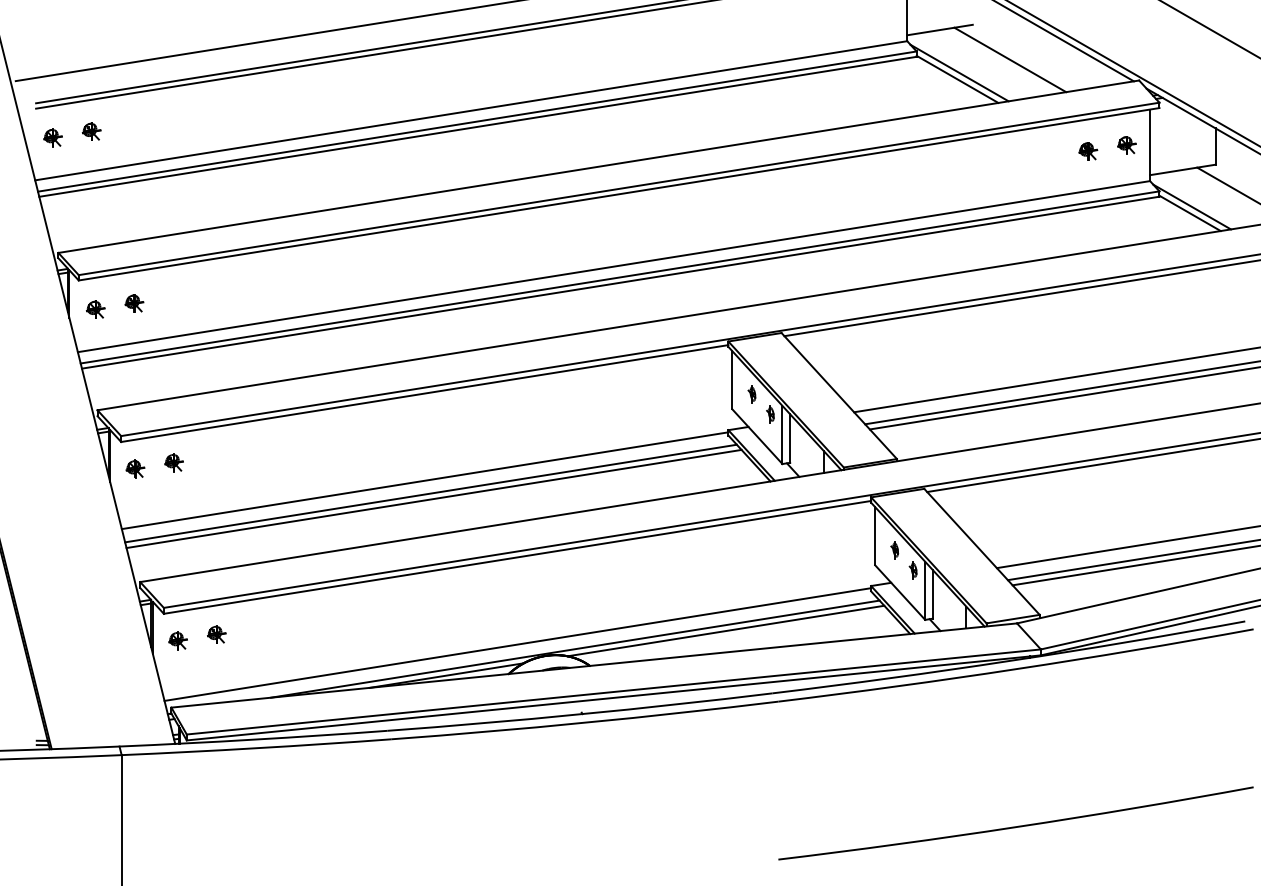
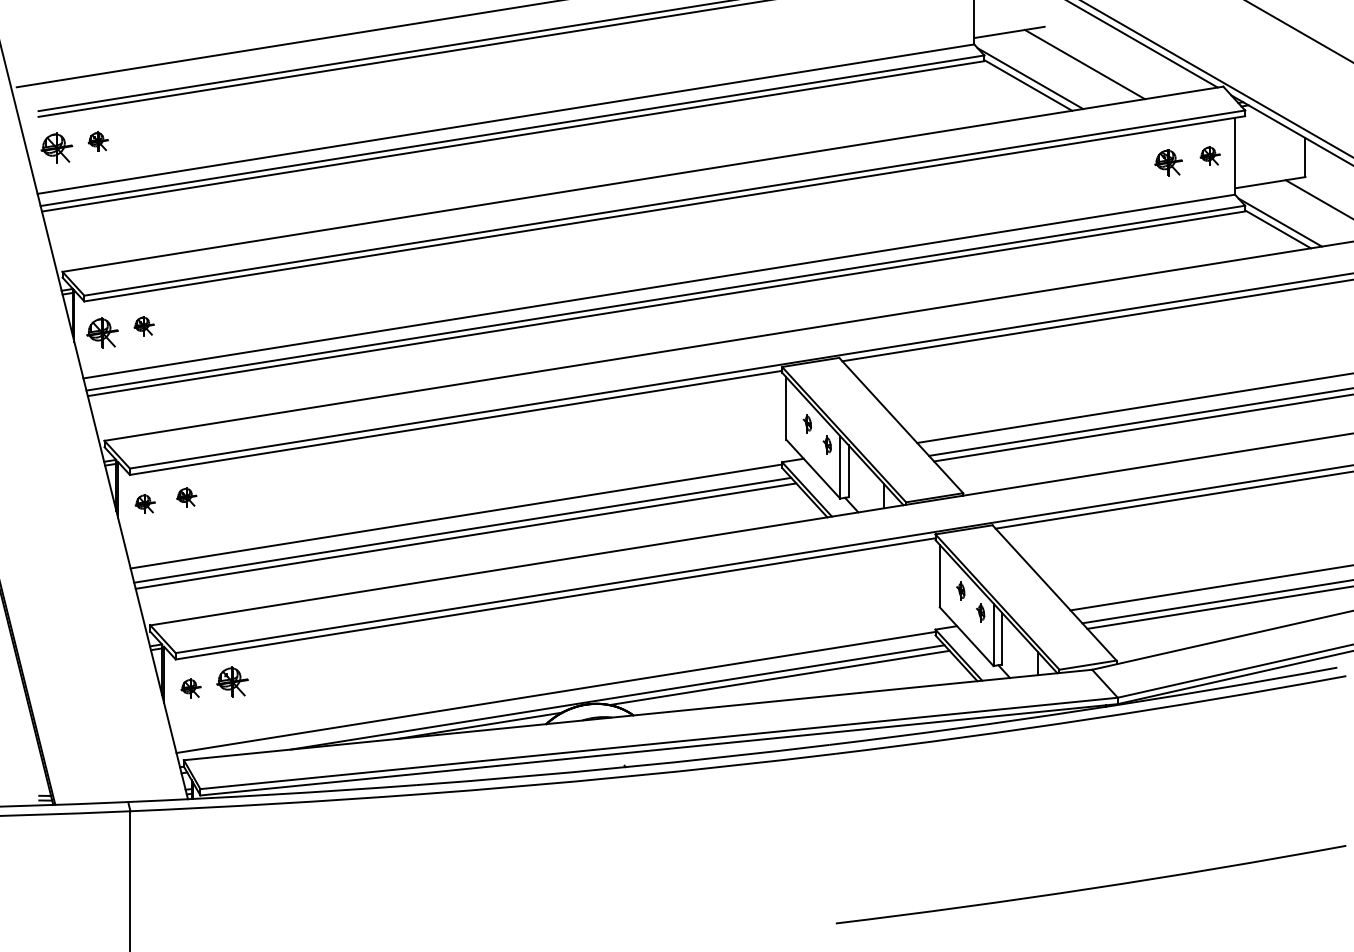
part: (52, 137) -> (56, 147), size x1.6
part: (1088, 151) -> (1168, 162), size x1.4
part: (95, 309) -> (102, 332), size x1.6
part: (216, 634) -> (232, 681), size x1.6

